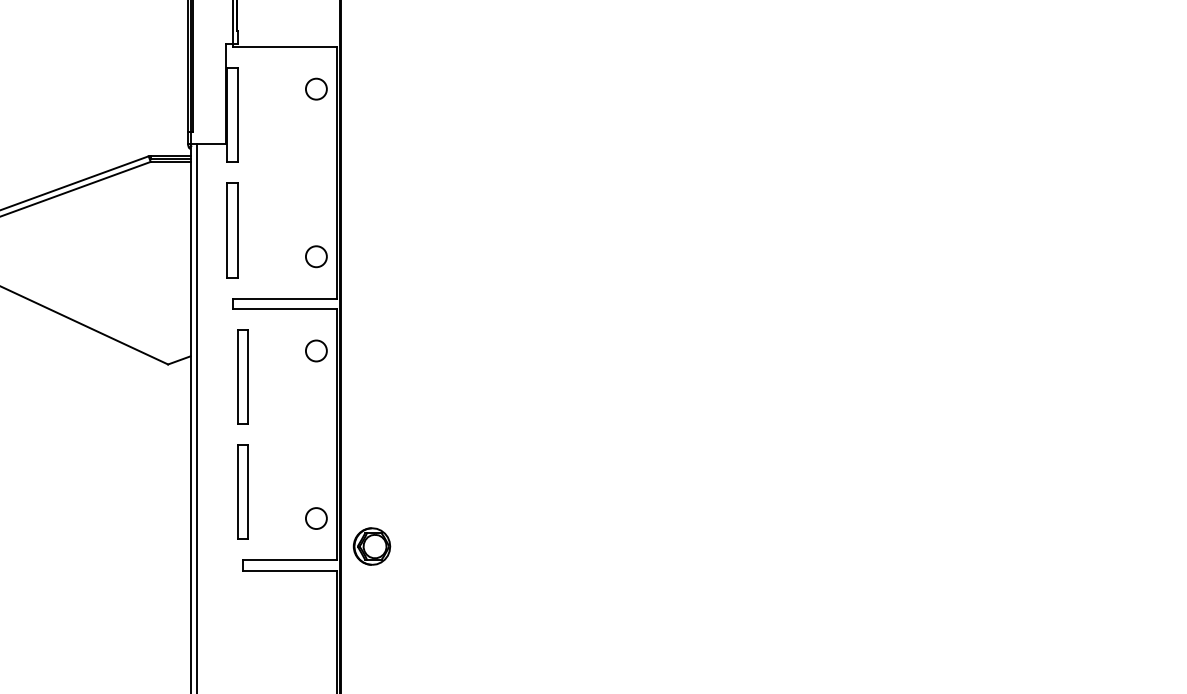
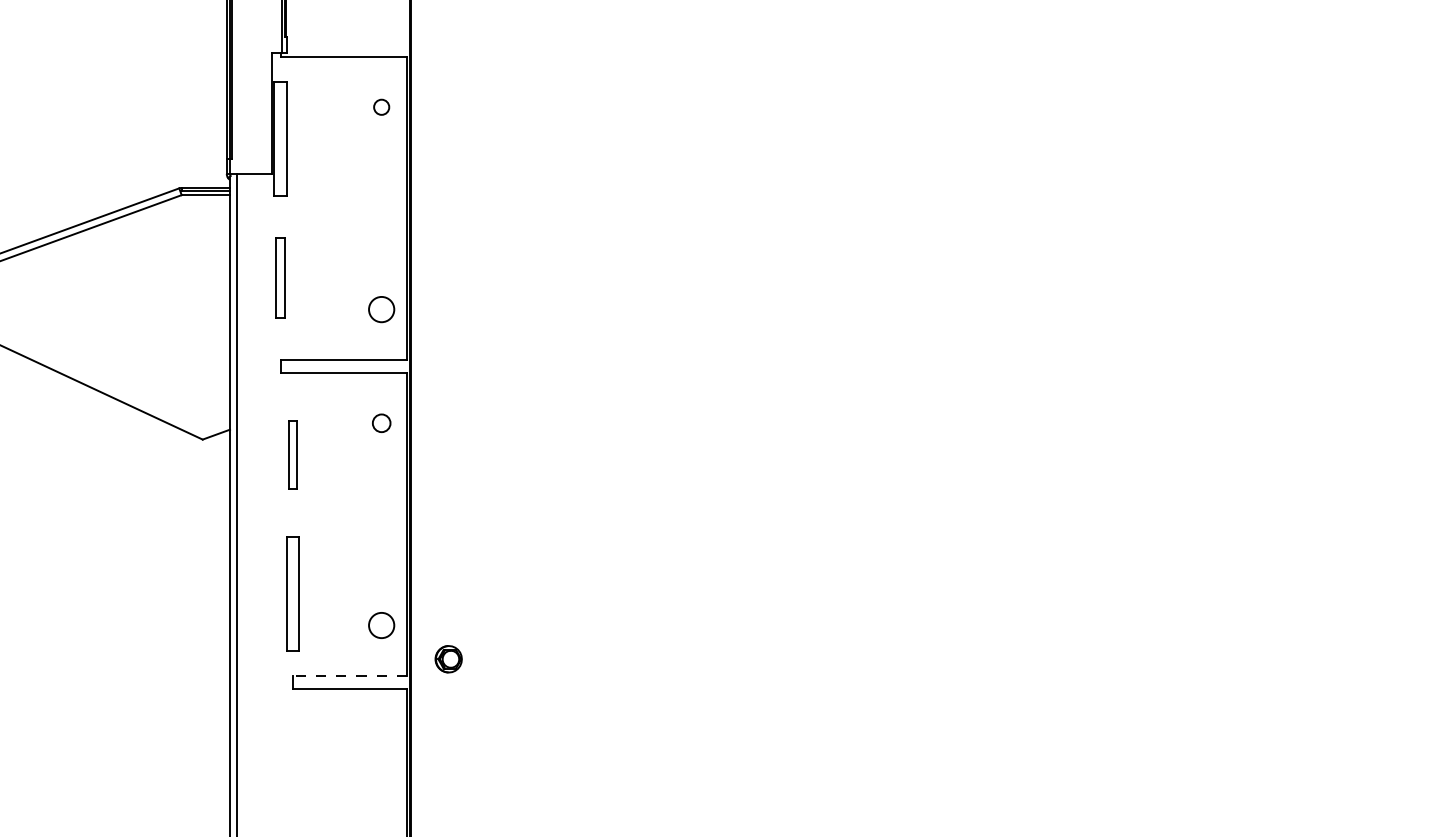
circle: (316, 88) -> (381, 106), size x0.6
part: (232, 230) -> (280, 277), size x0.7
circle: (316, 350) -> (381, 422), size x0.7
part: (242, 376) -> (292, 454), size x0.6
part: (371, 546) -> (448, 659), size x0.6
line: (289, 560) -> (349, 676), solid -> dashed

